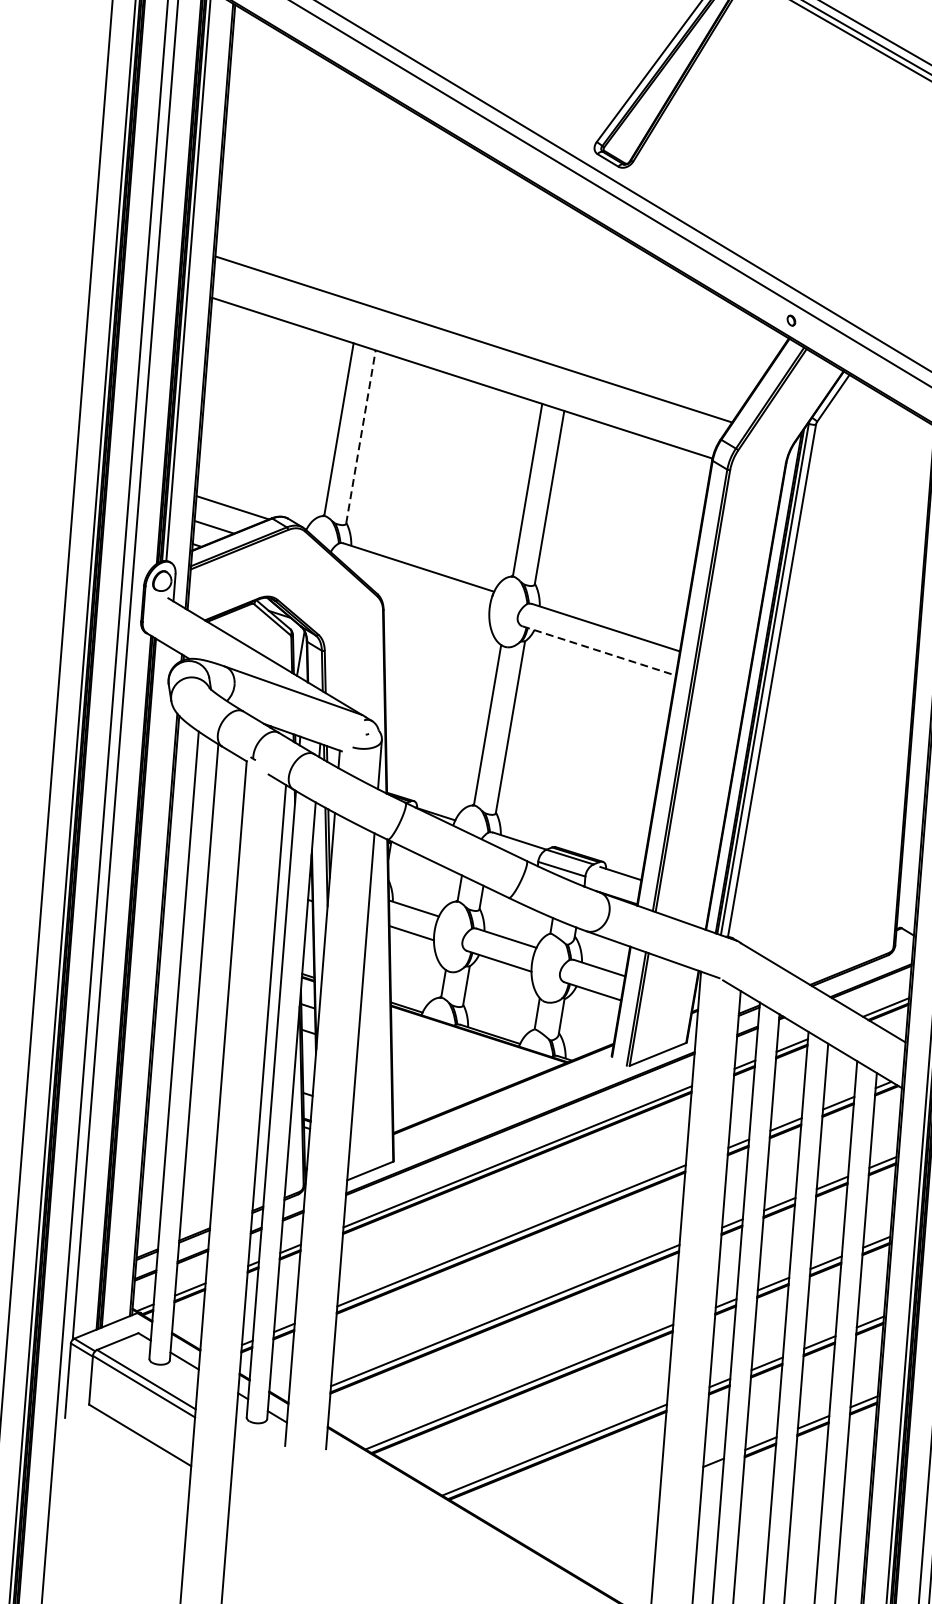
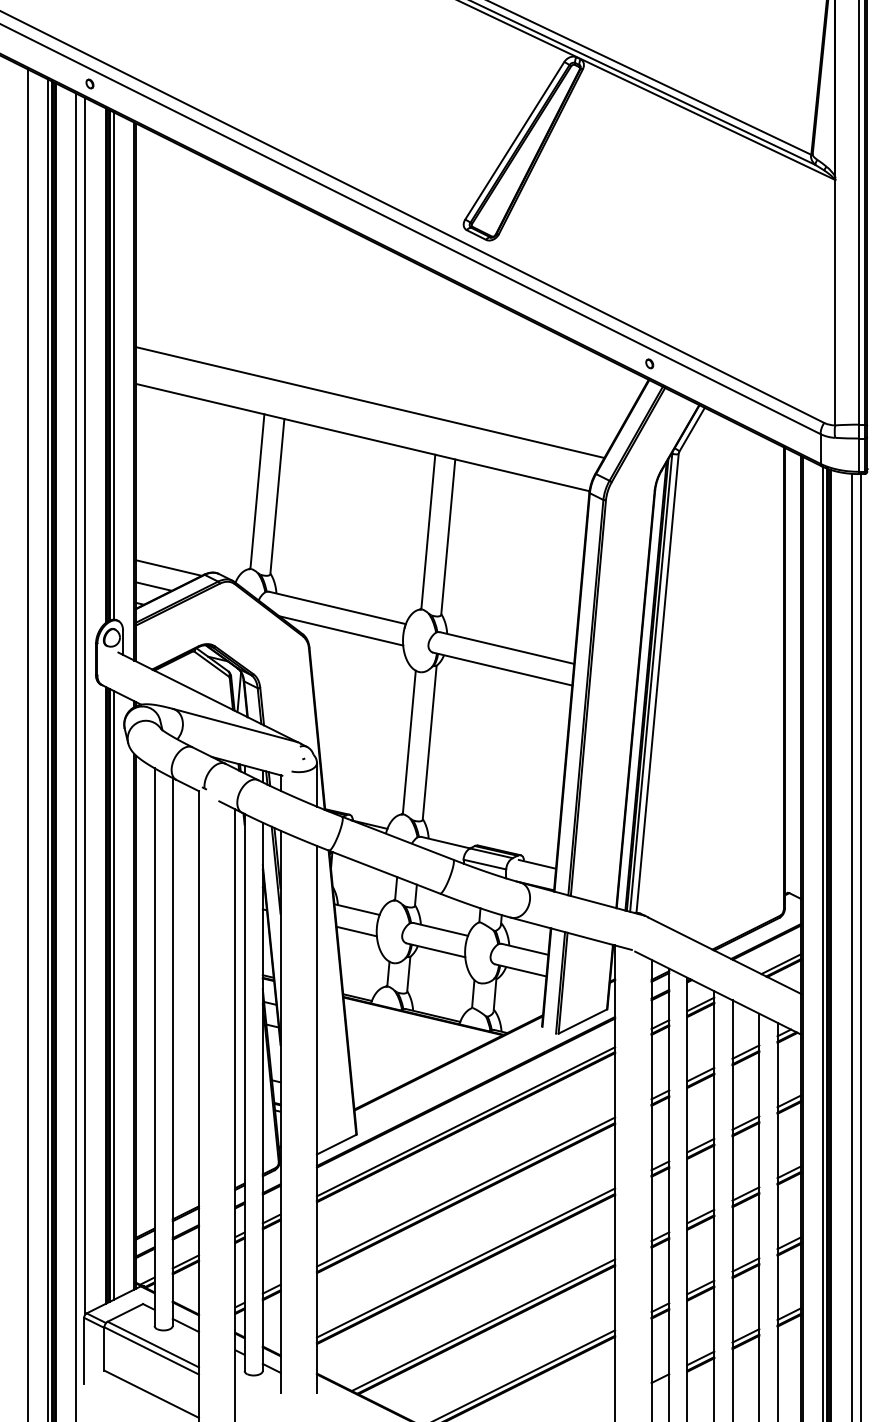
line: (361, 436) -> (277, 496), dashed -> solid
line: (421, 593) -> (341, 630), added
line: (599, 651) -> (503, 669), dashed -> solid
line: (133, 983) -> (114, 995), added

